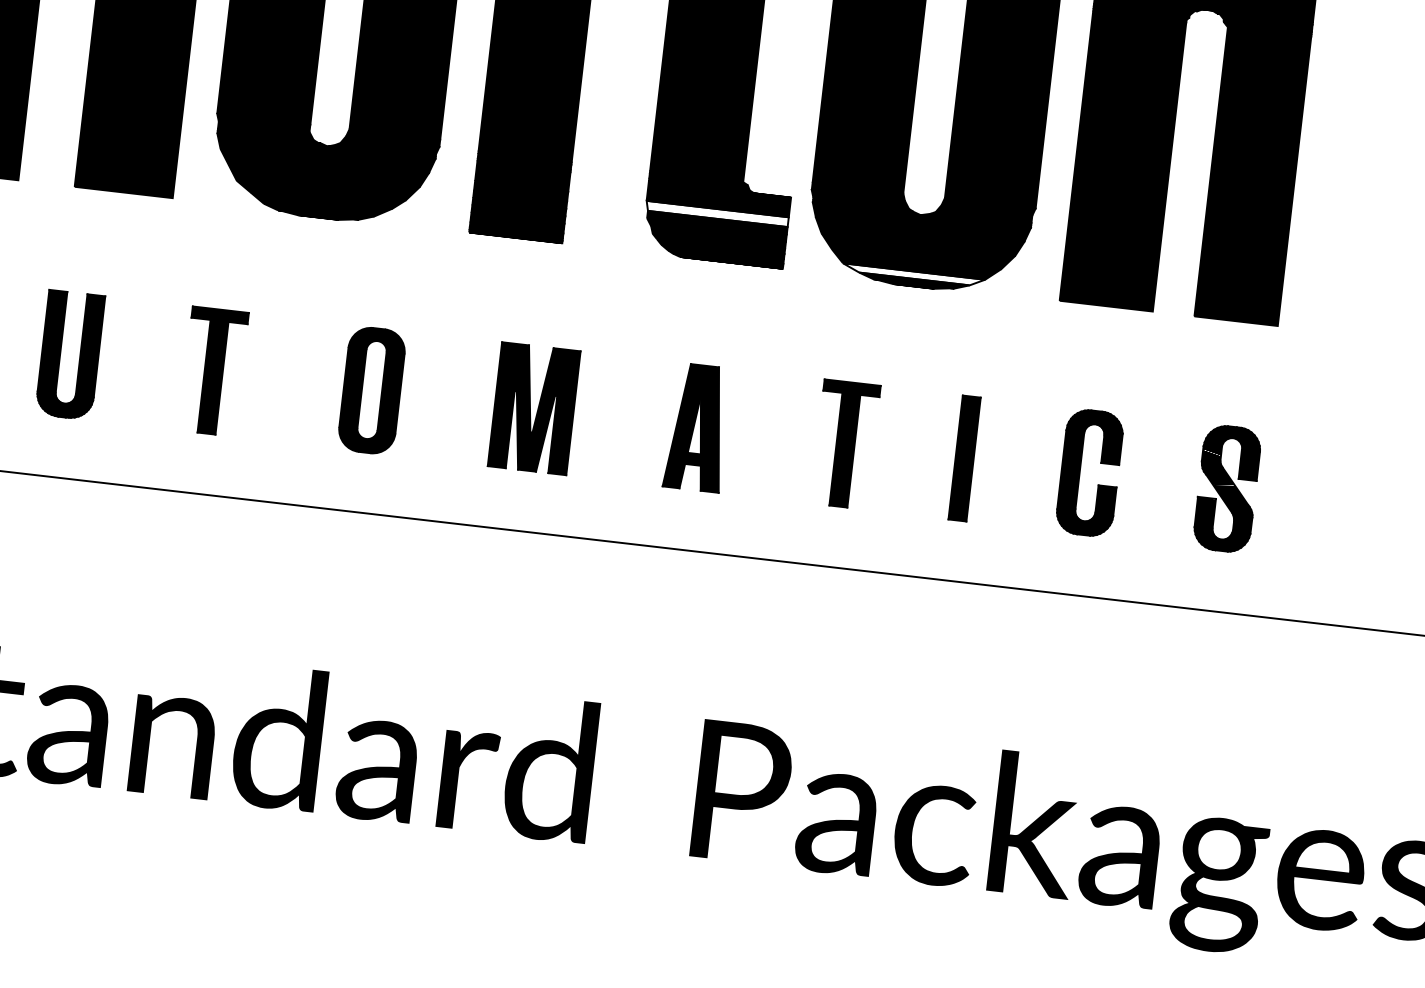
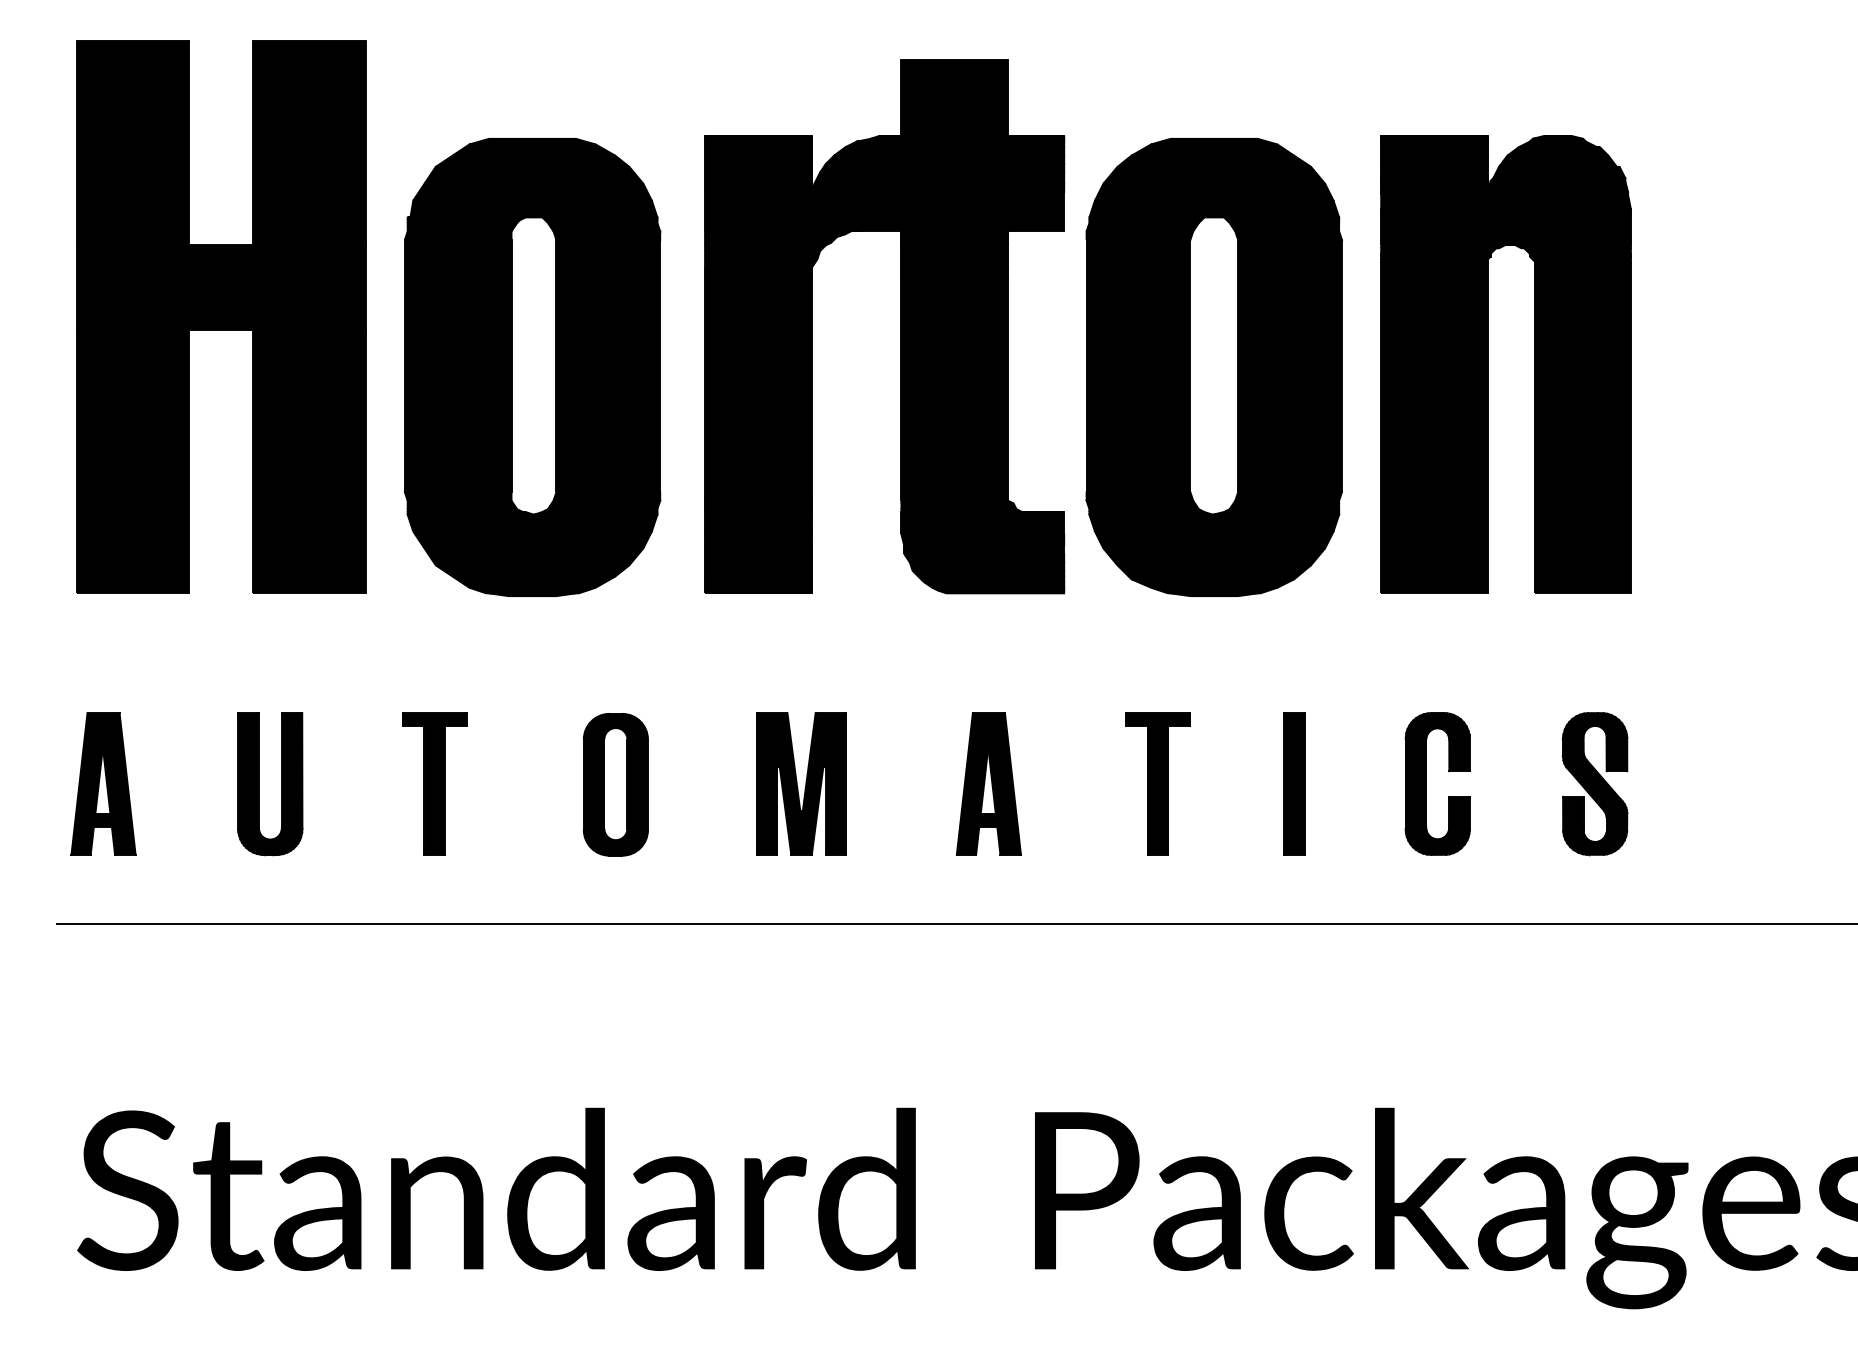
fill: (716, 213) -> (982, 539), added
fill: (913, 275) -> (1212, 583), added

